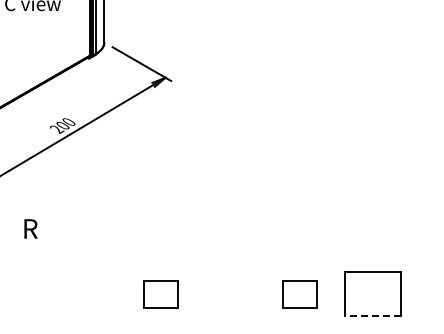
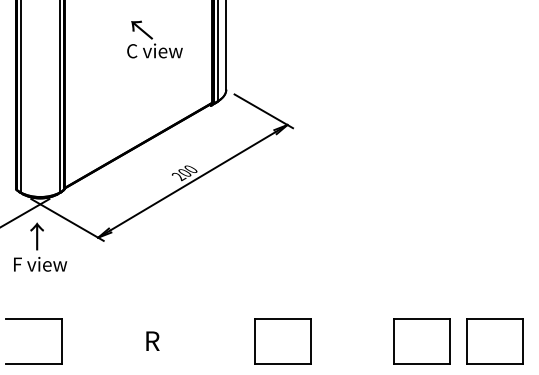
text: (30, 228) -> (152, 340), moved
part: (160, 294) -> (282, 341), size x1.67
part: (299, 294) -> (421, 341), size x1.67
line: (372, 316) -> (494, 363), dashed -> solid

